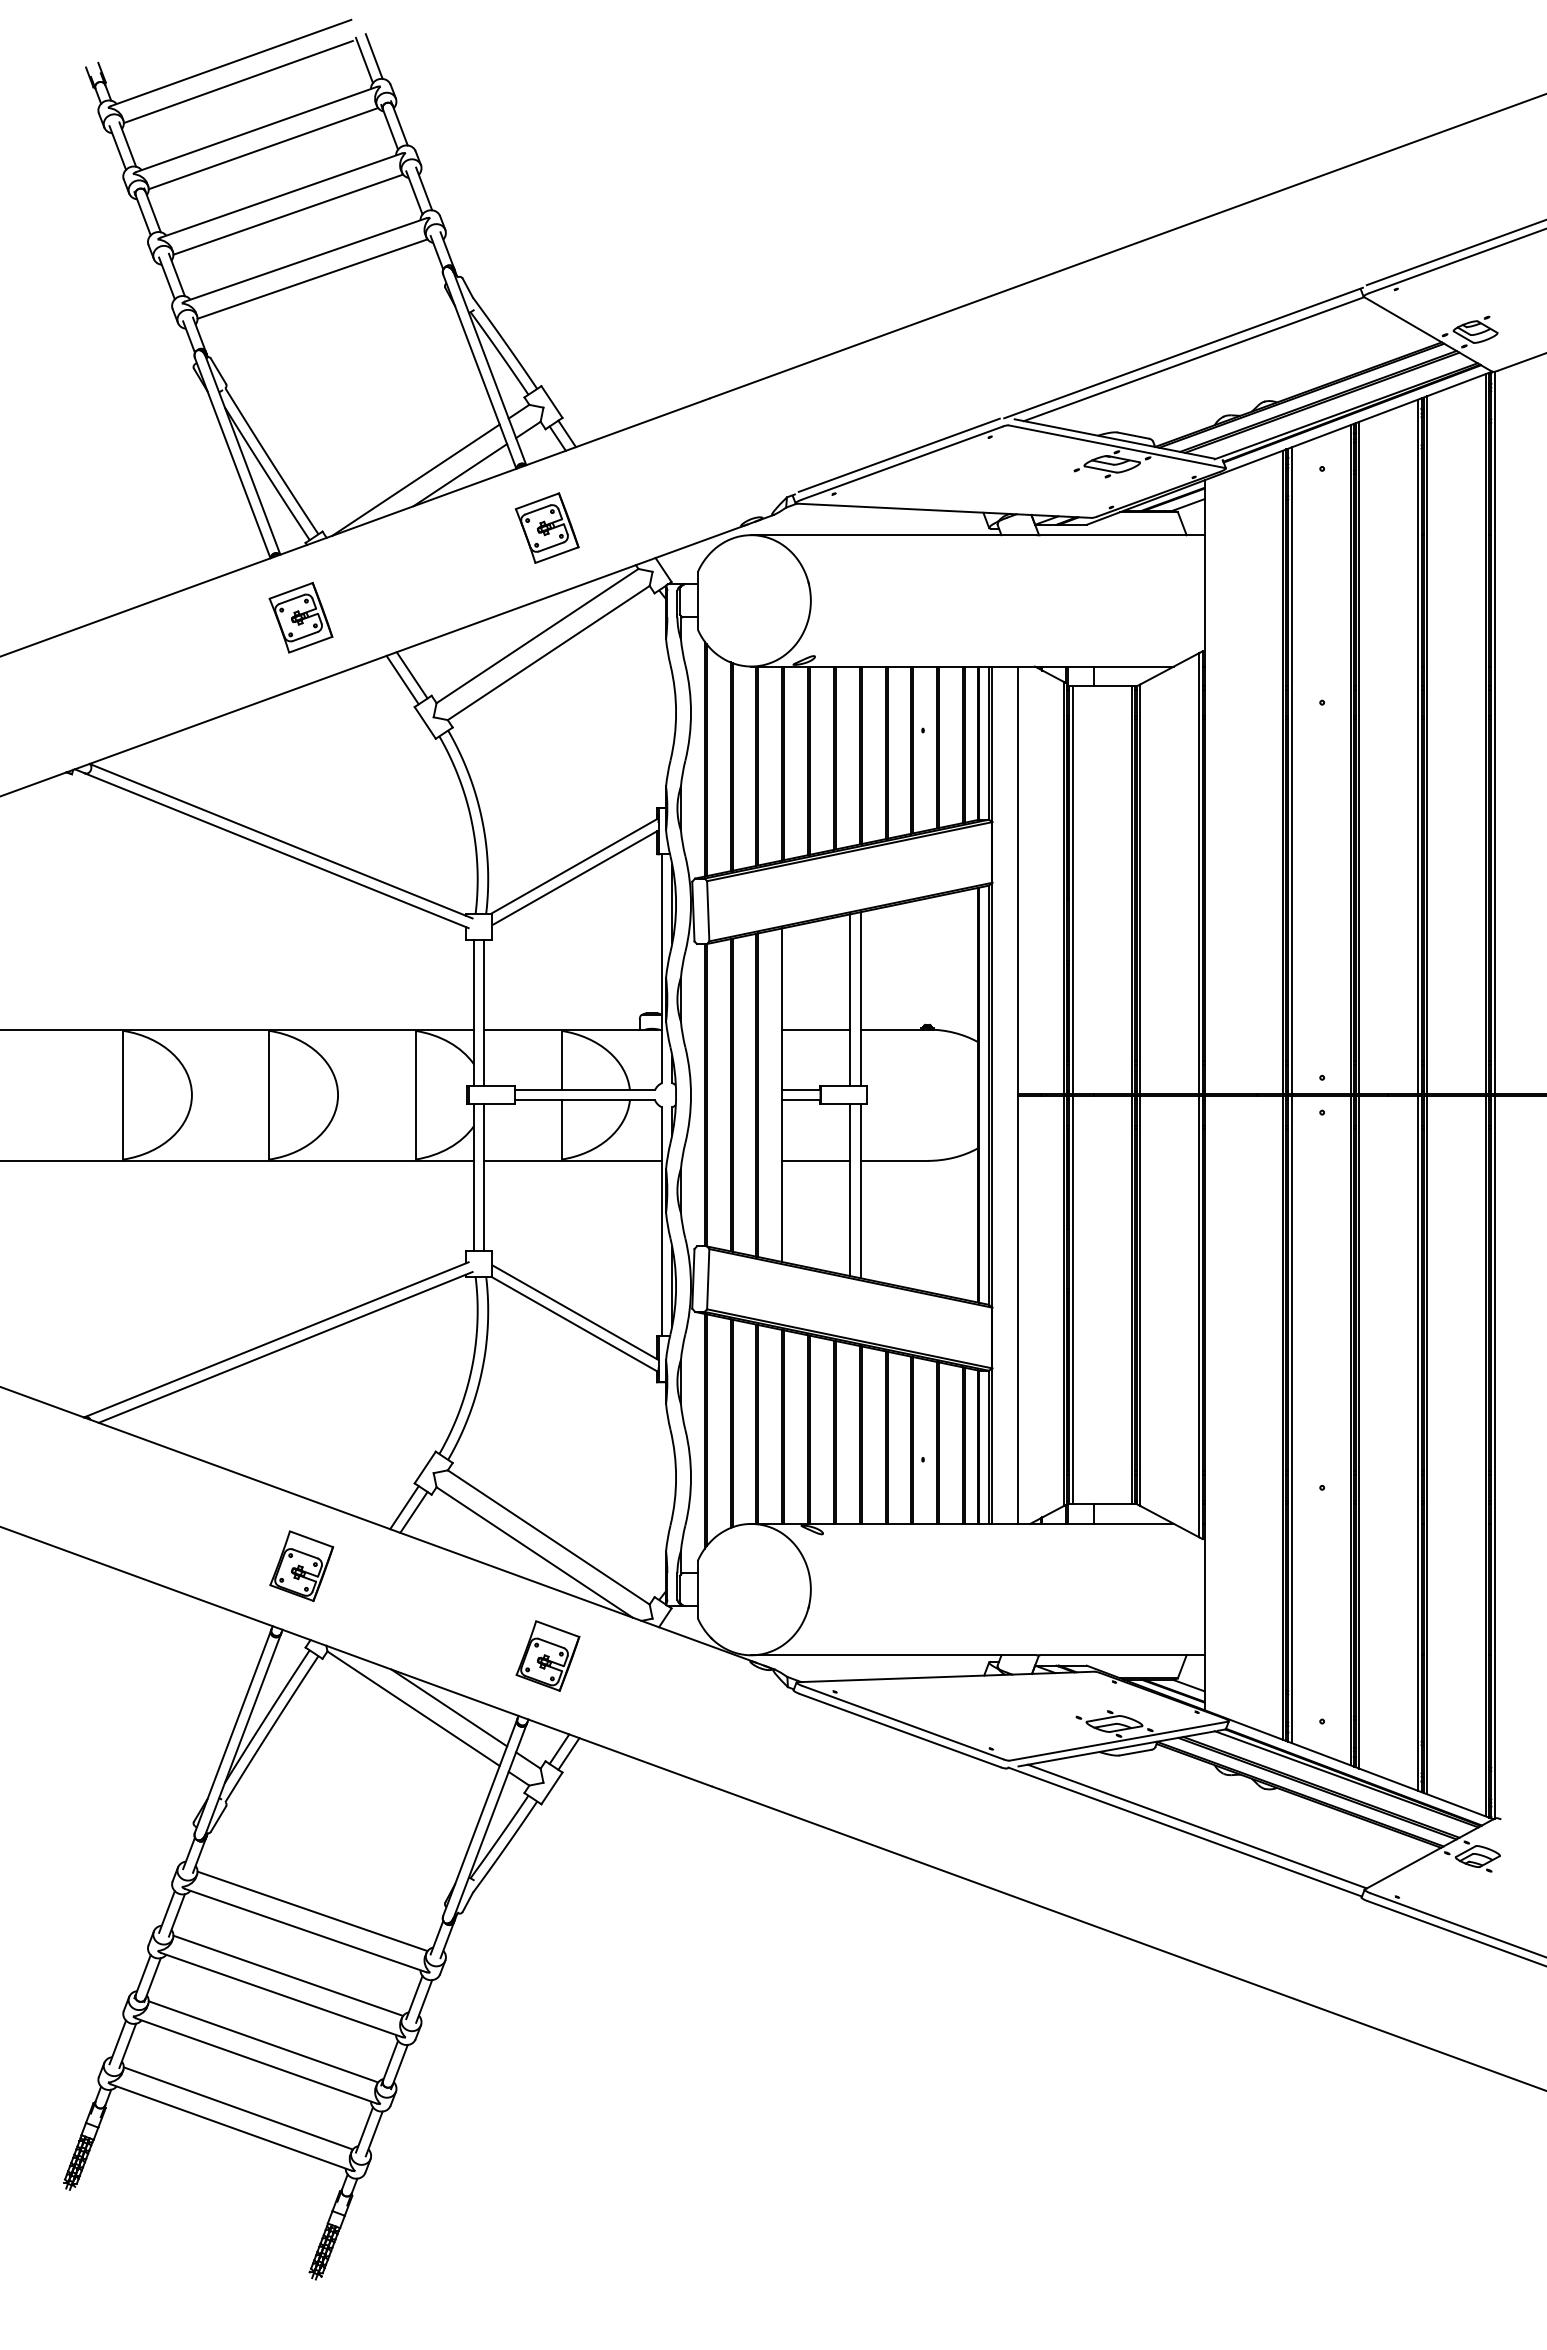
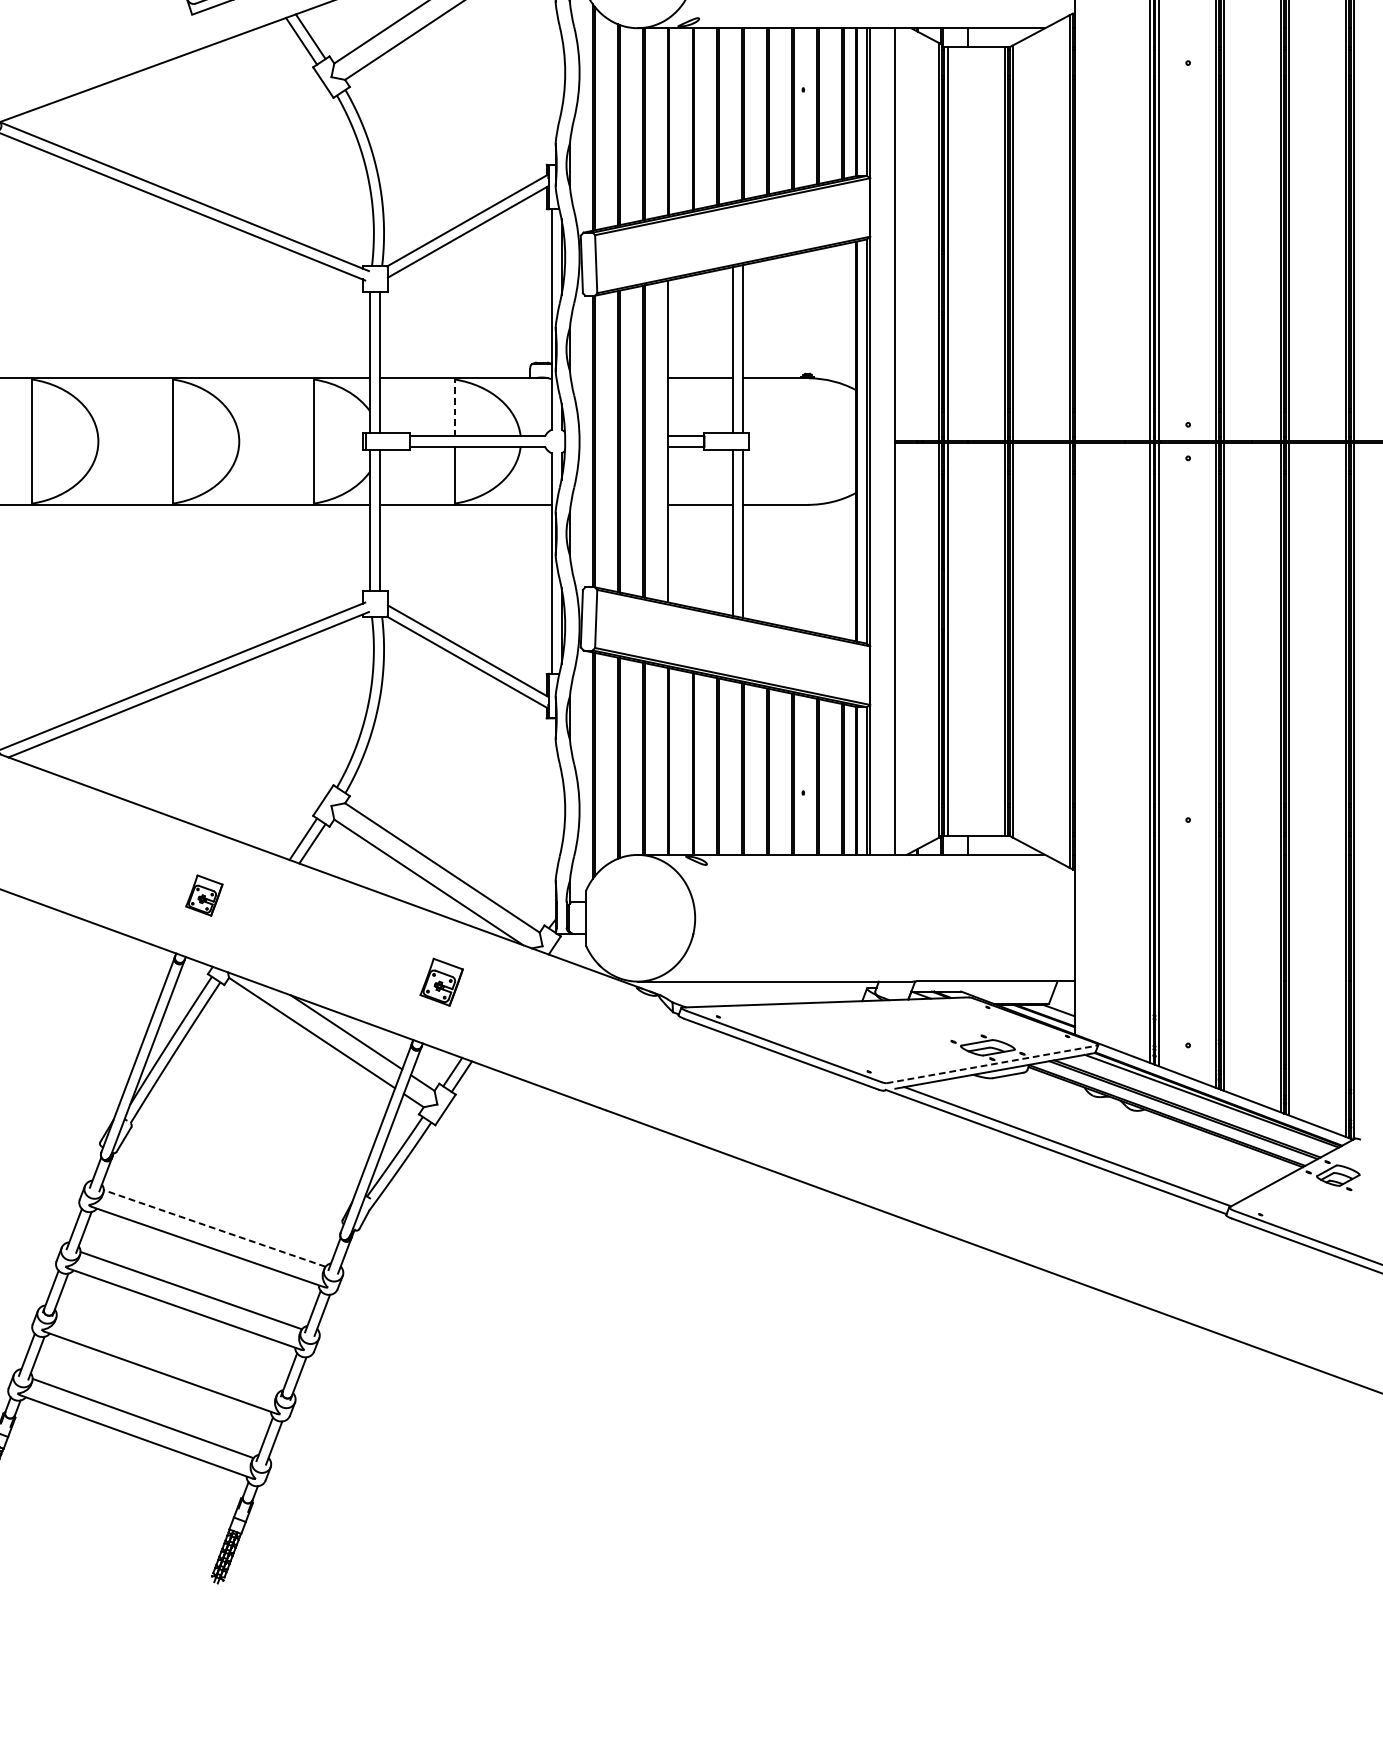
line: (561, 1060) -> (454, 408), solid -> dashed
part: (301, 1565) -> (204, 895), size x0.6
part: (547, 1655) -> (441, 981), size x0.7
line: (1119, 1741) -> (992, 1064), solid -> dashed
line: (312, 1911) -> (214, 1228), solid -> dashed
line: (263, 2041) -> (167, 1353), removed

